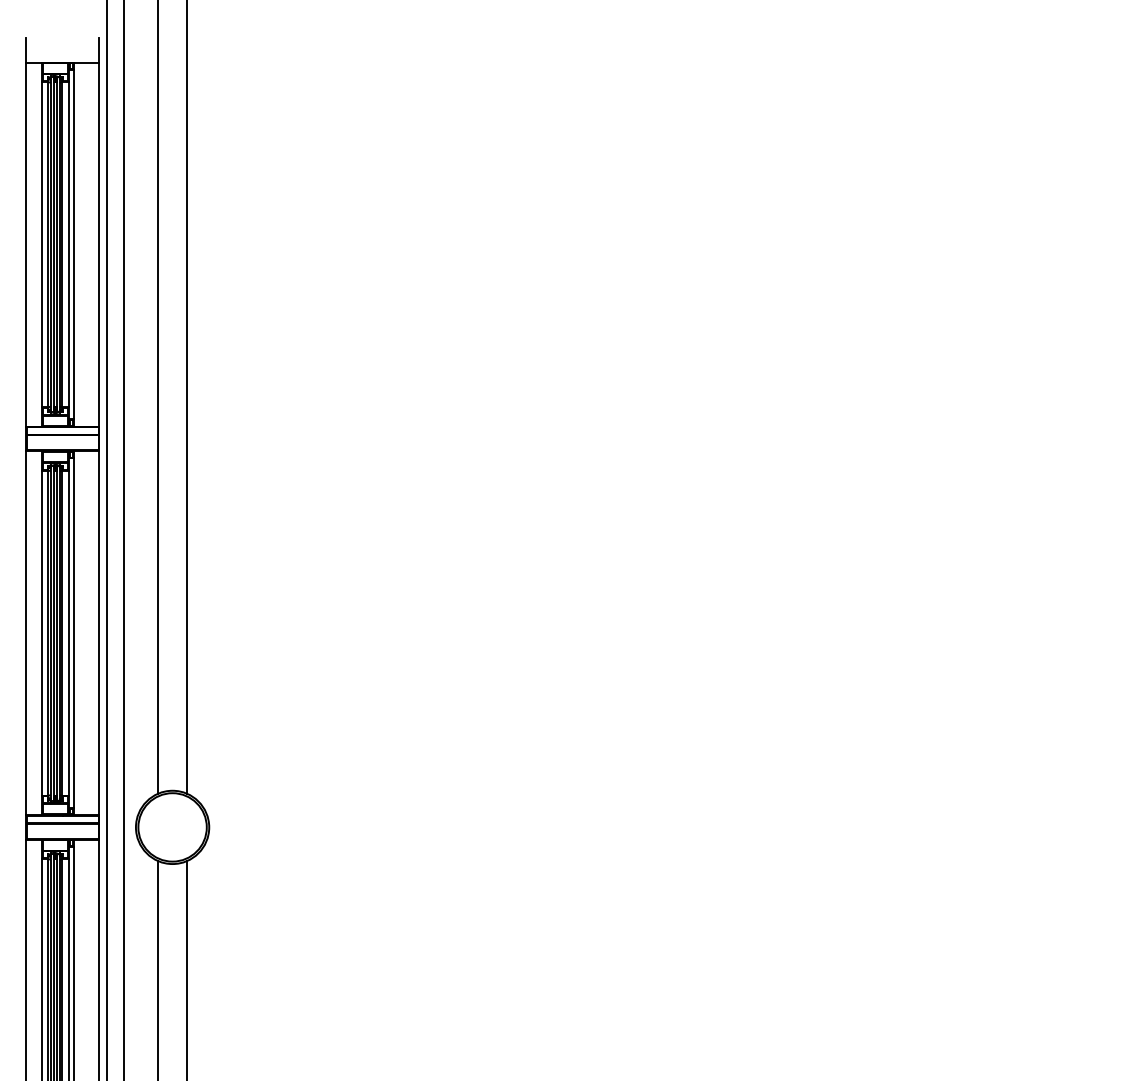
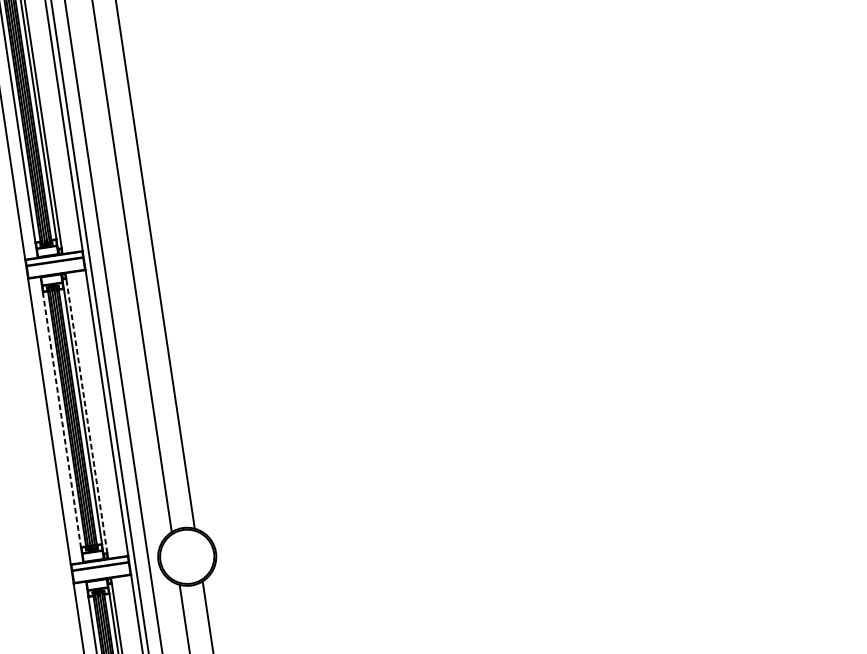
line: (41, 633) -> (61, 420), solid -> dashed
line: (73, 633) -> (86, 416), solid -> dashed

